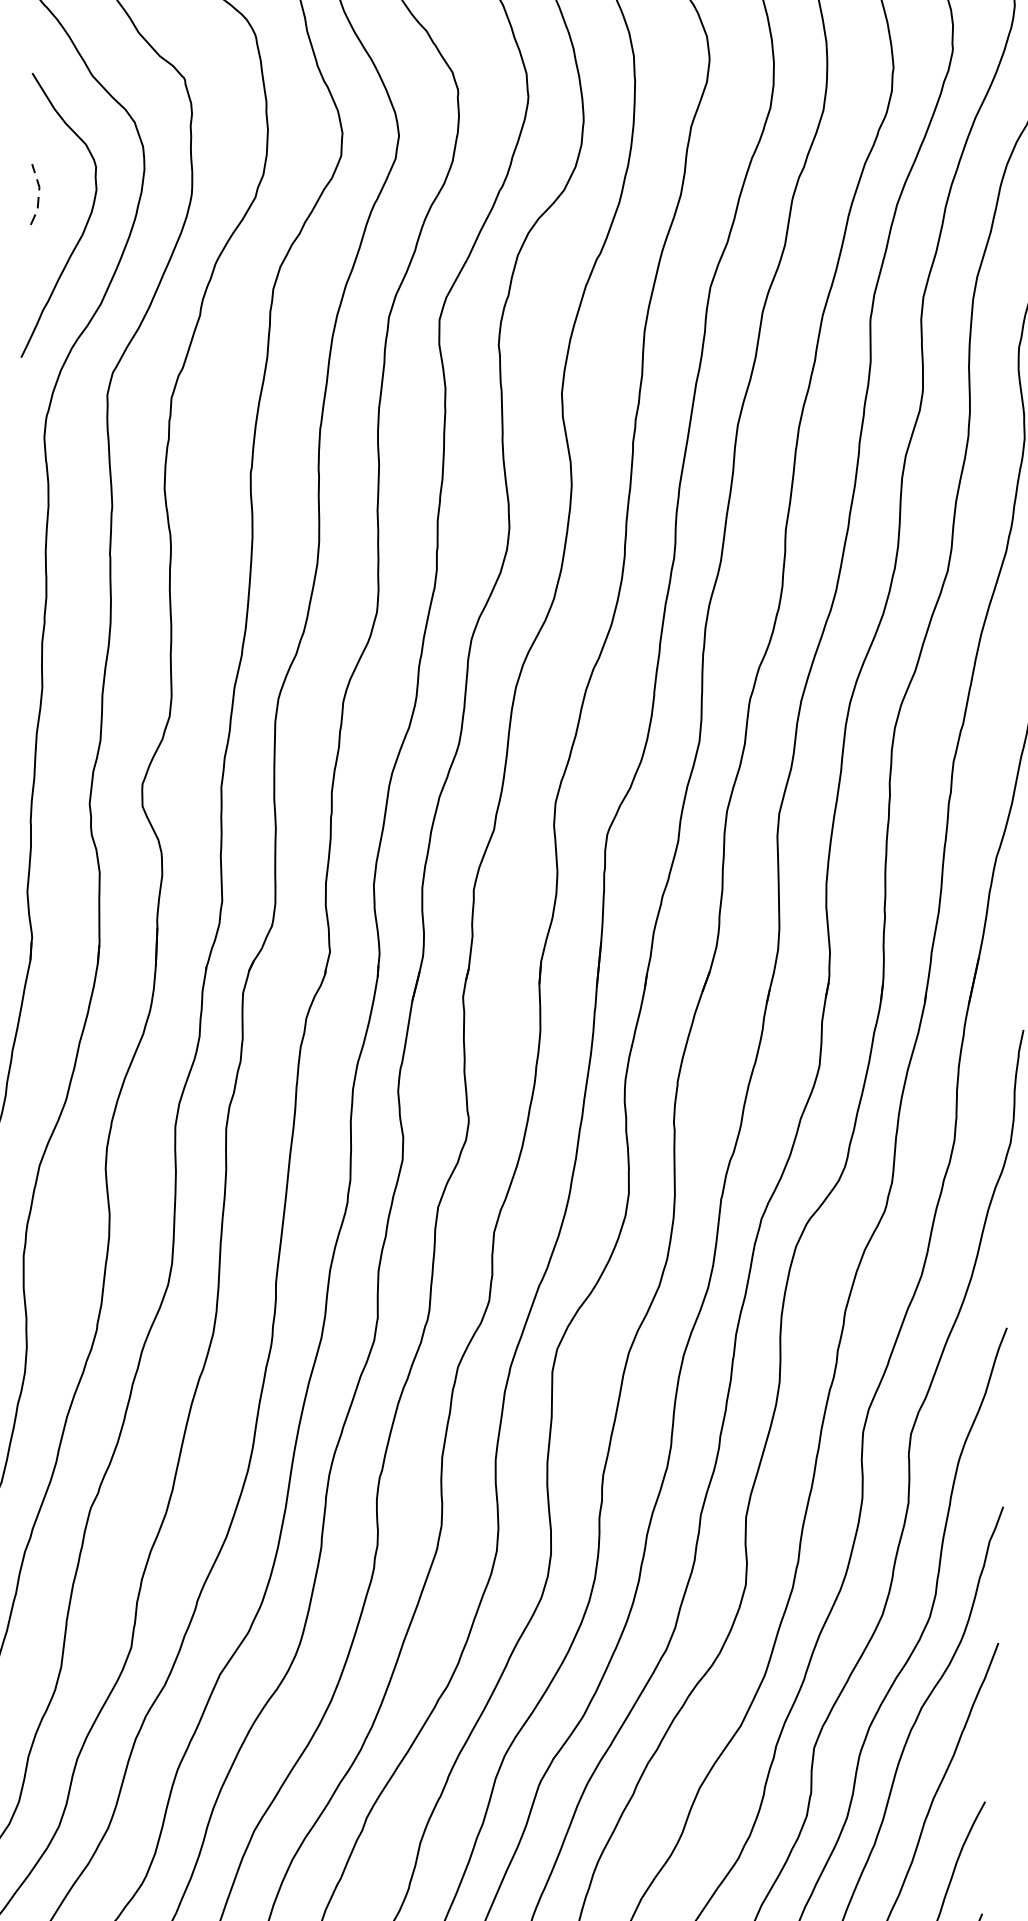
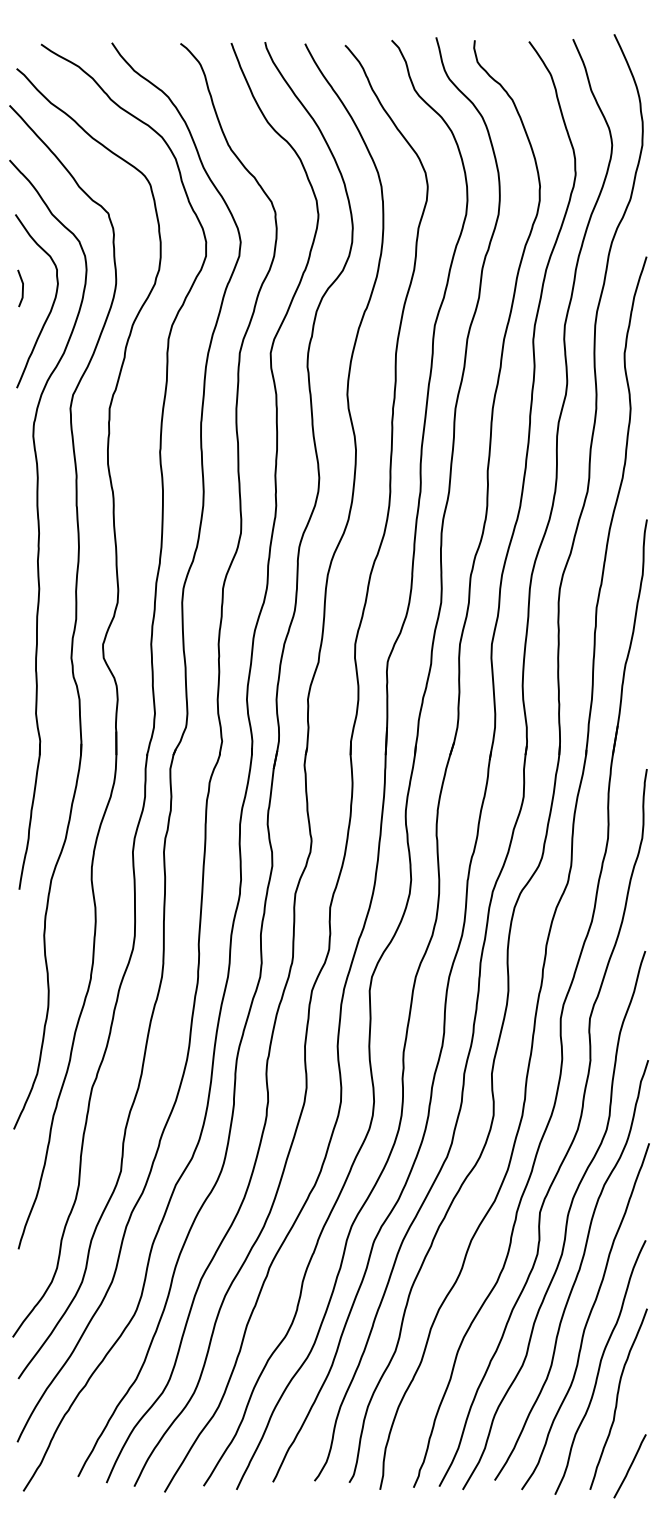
line: (38, 194) -> (22, 288), dashed -> solid

